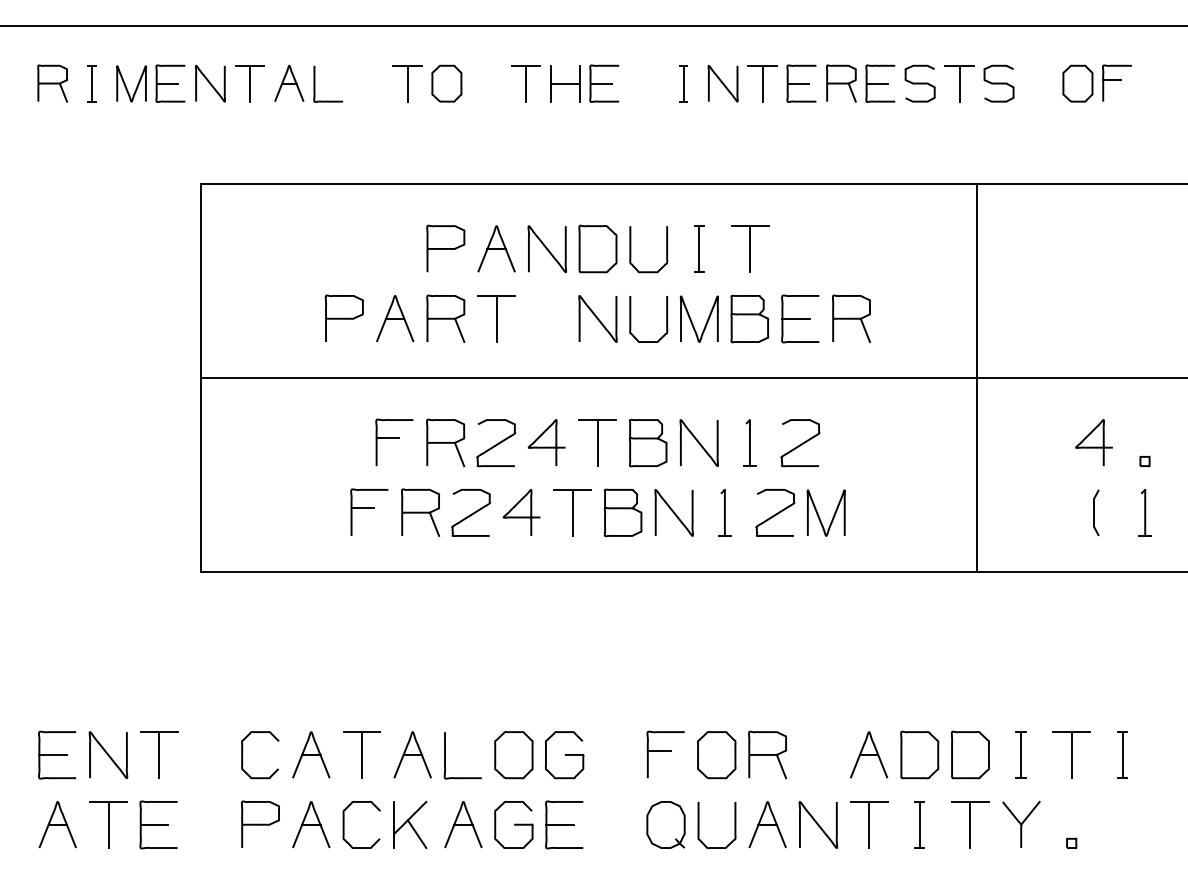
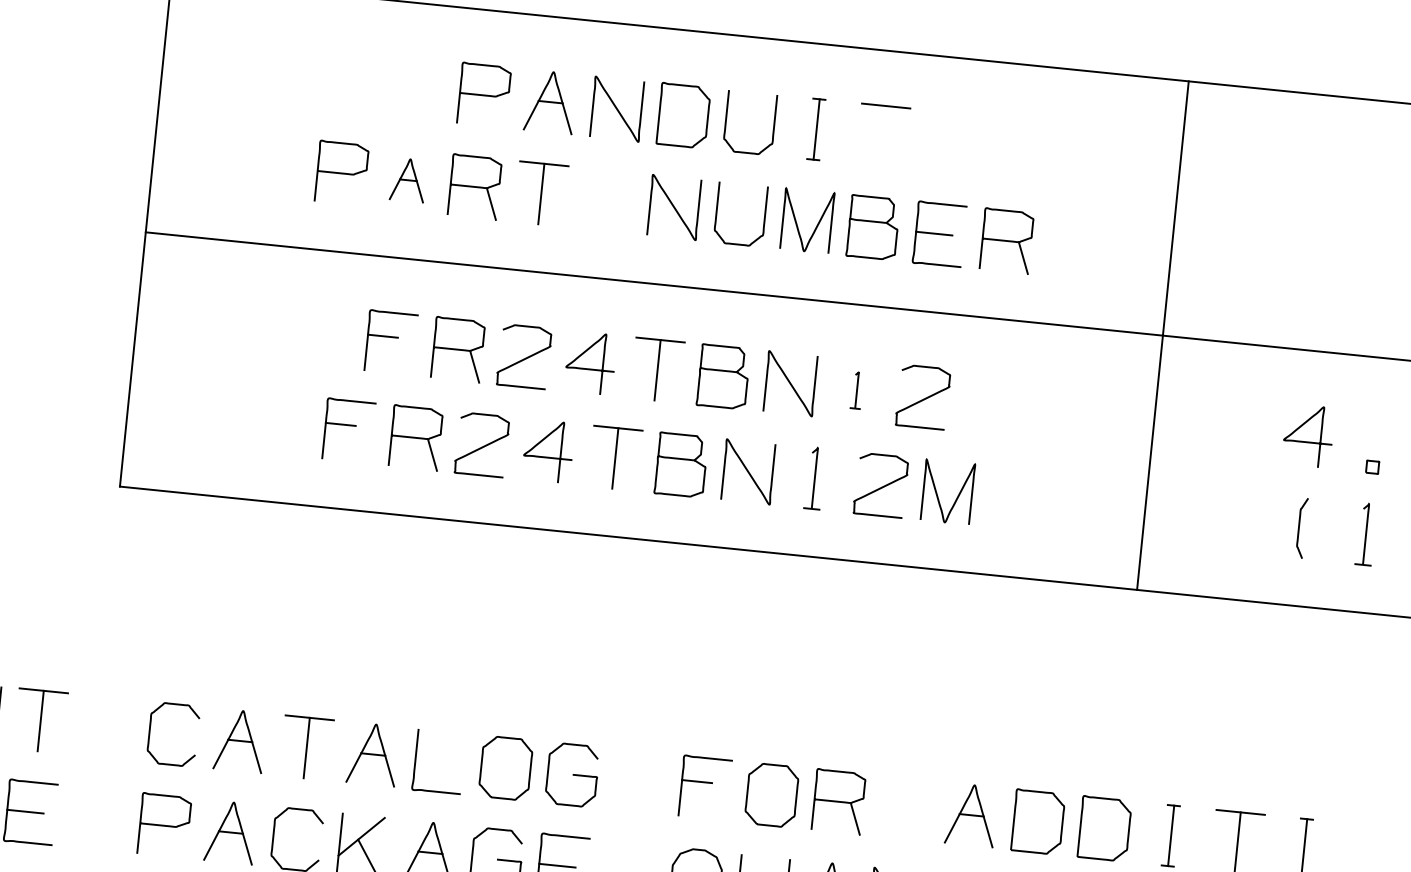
line: (750, 249) -> (883, 136), removed
part: (395, 318) -> (408, 179), size x0.7
part: (749, 442) -> (856, 389), size x0.6

